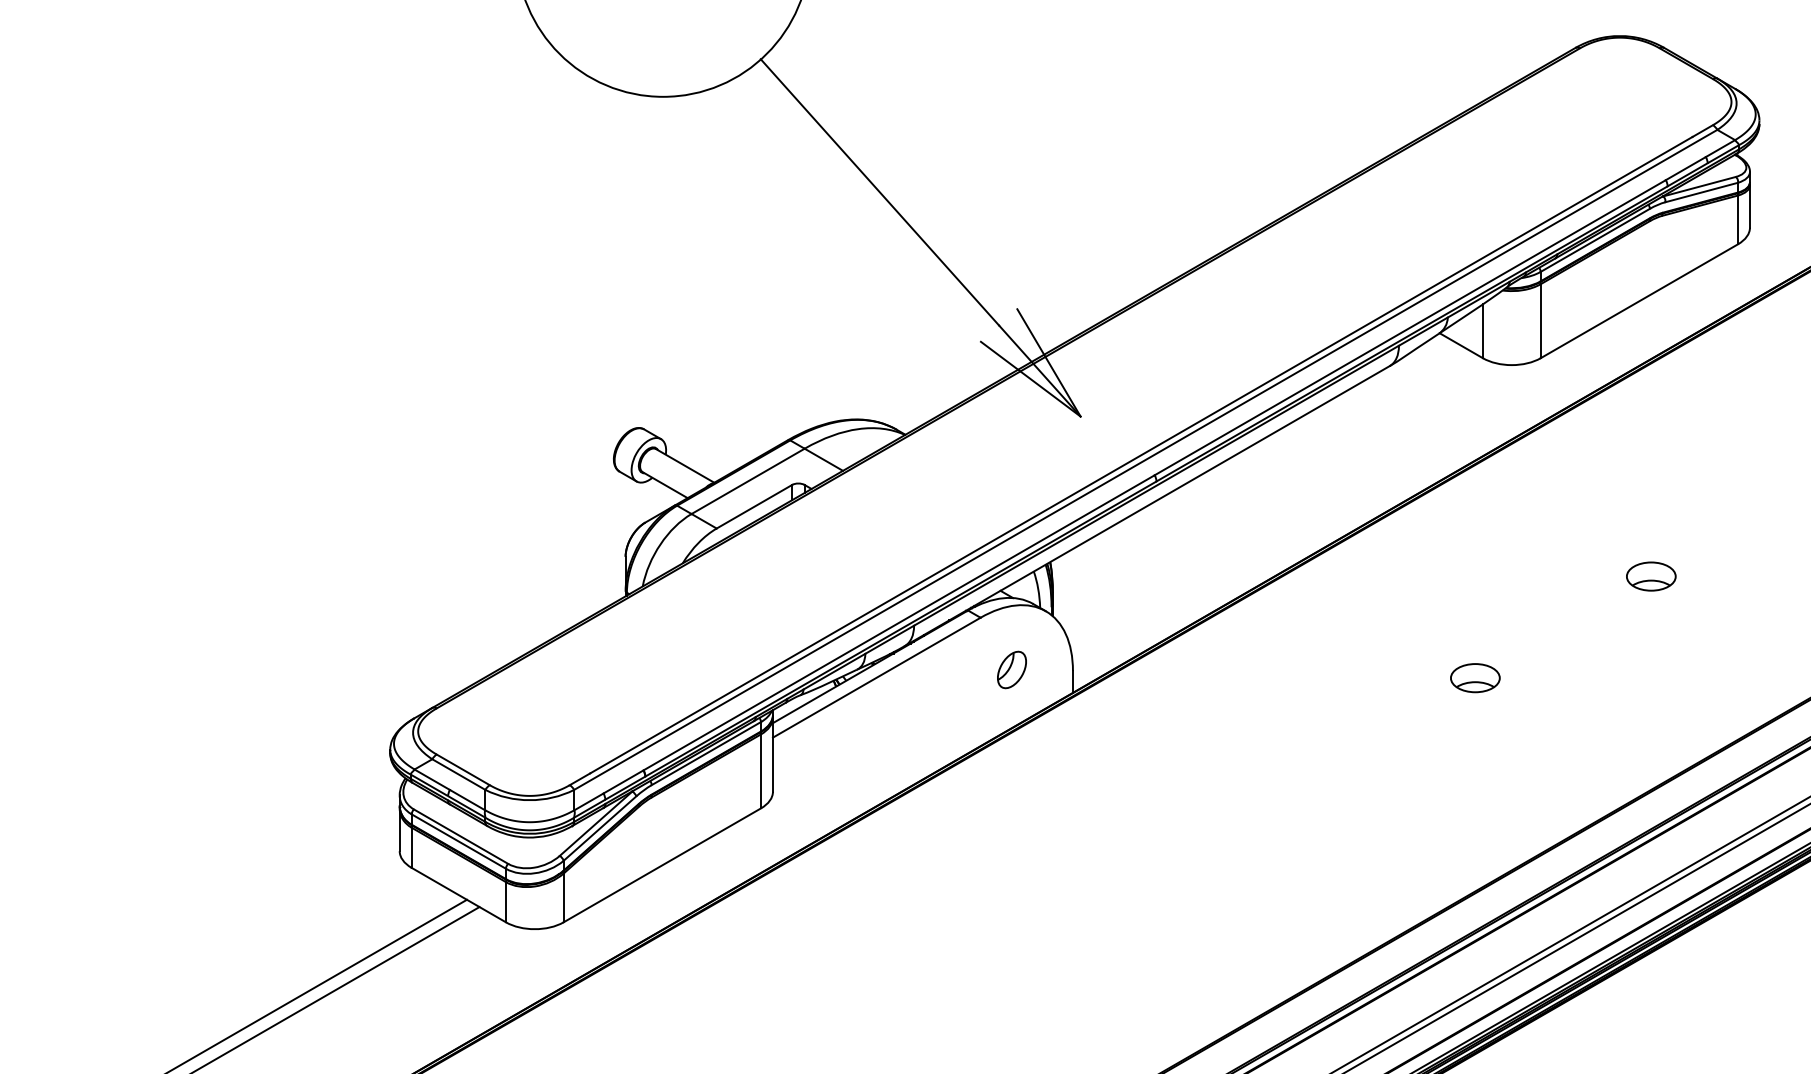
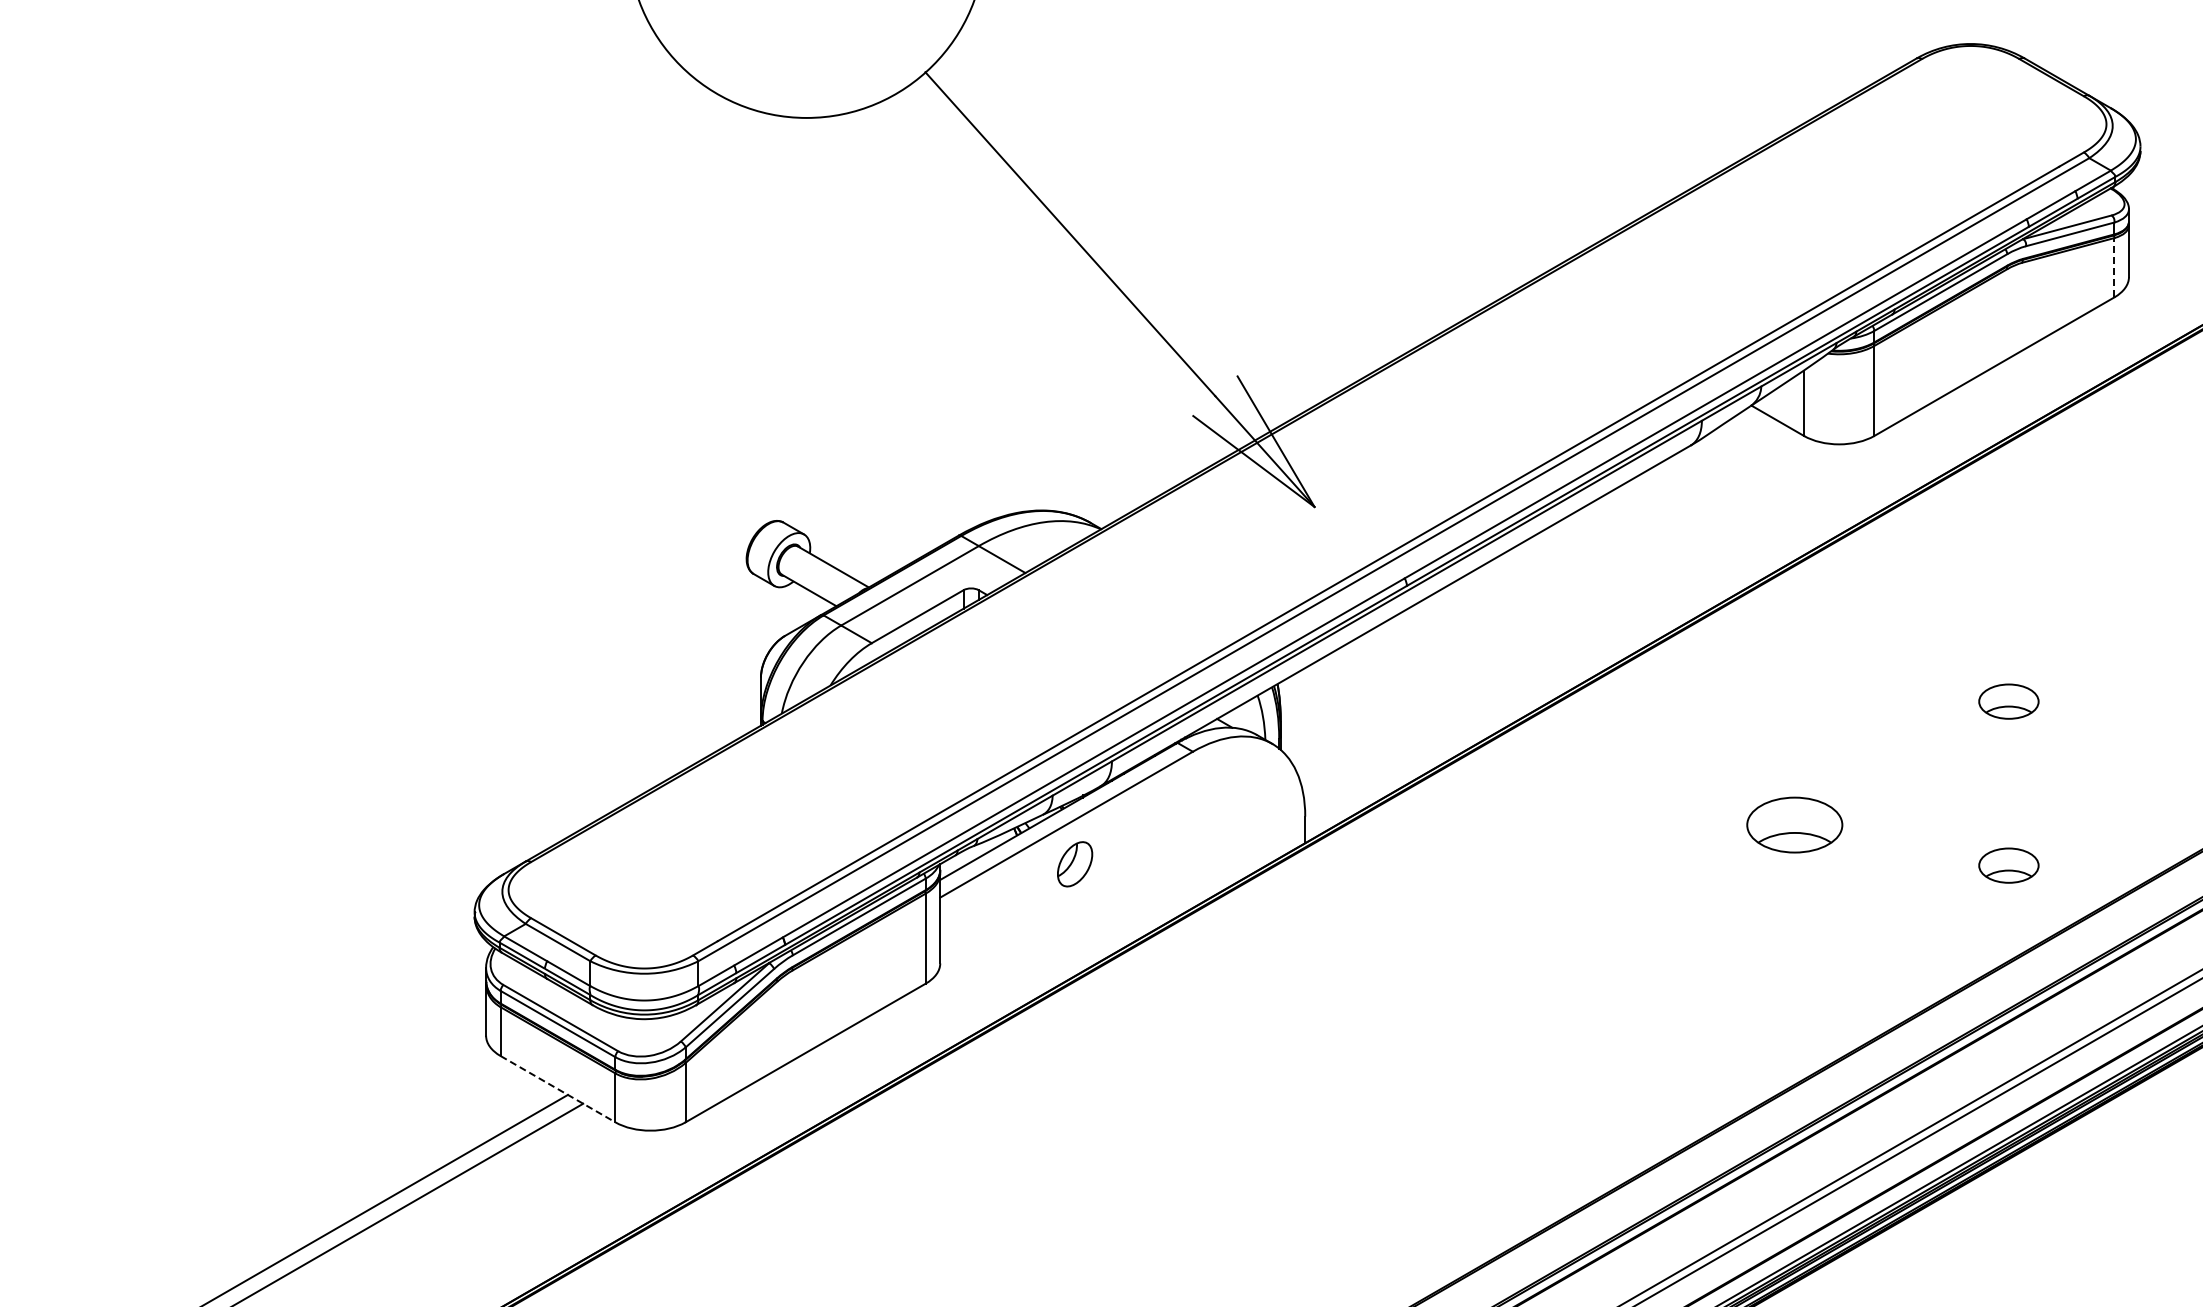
line: (1738, 219) -> (2114, 267), solid -> dashed
part: (1012, 670) -> (1075, 864), moved
part: (1475, 678) -> (1794, 825), size x1.6
part: (1650, 711) -> (2008, 865), added
line: (459, 895) -> (558, 1089), solid -> dashed

